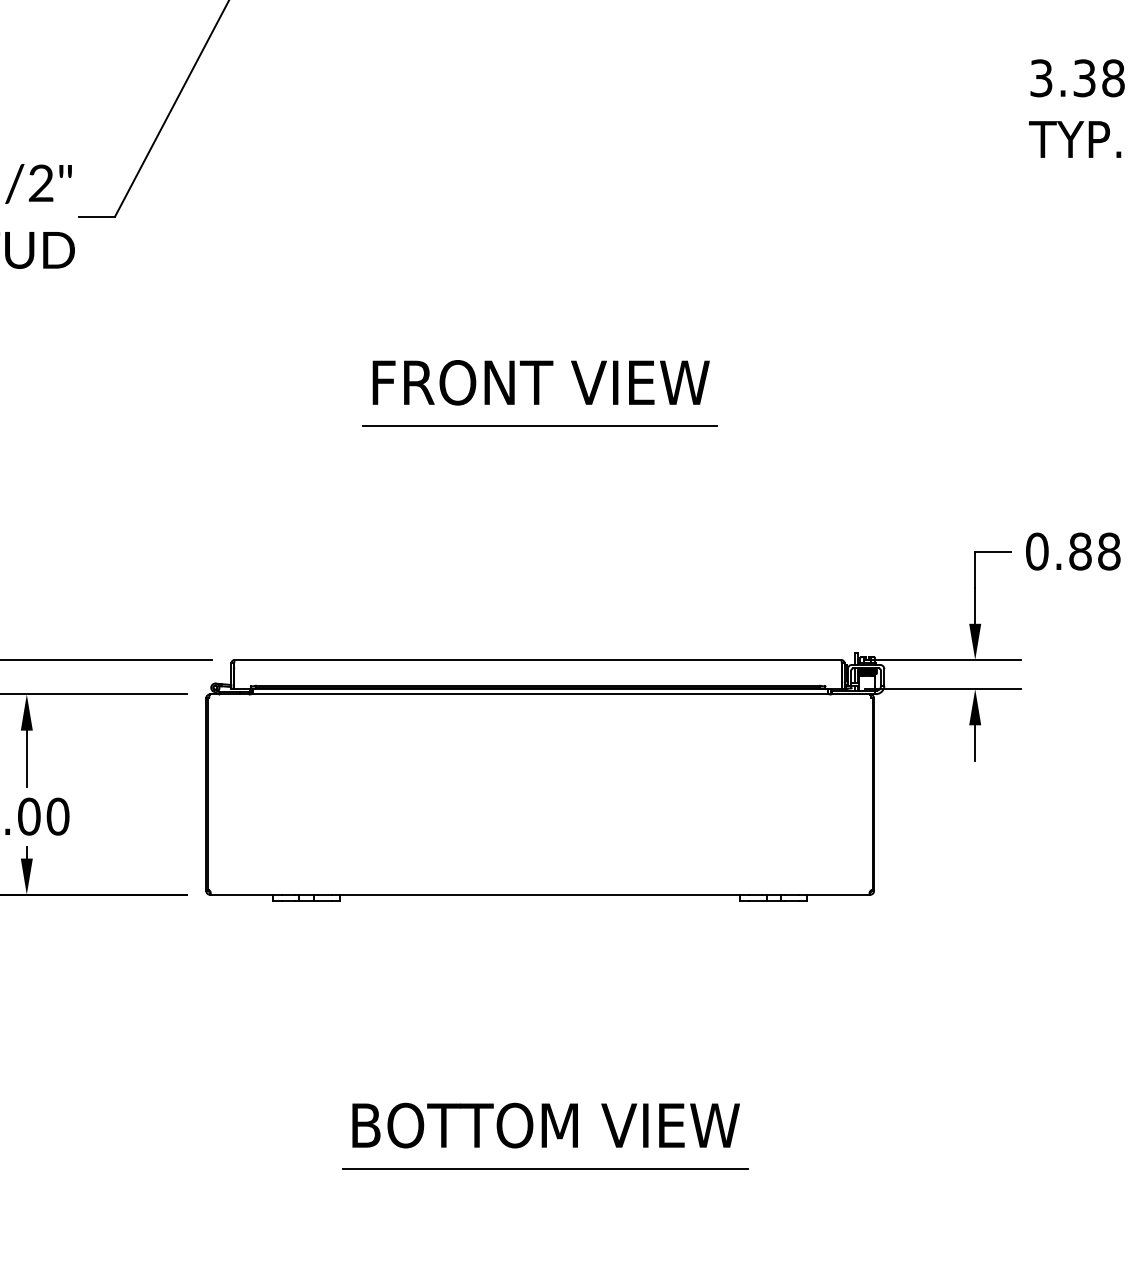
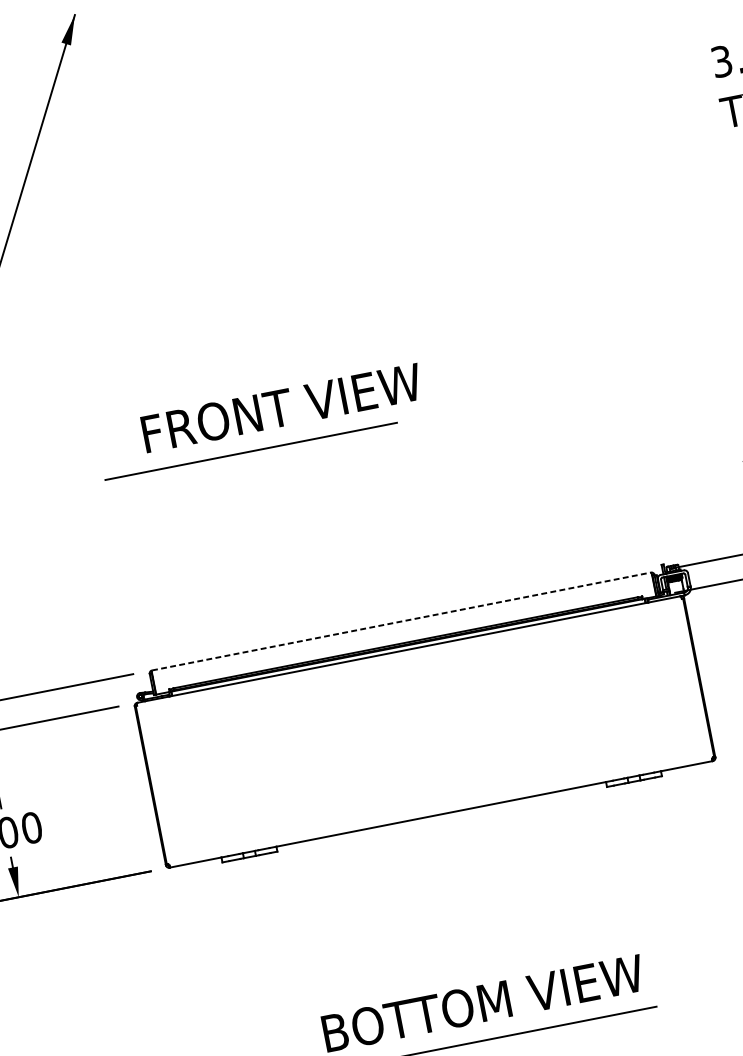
text: (540, 382) -> (281, 407), moved
line: (539, 425) -> (250, 450), moved
line: (538, 659) -> (401, 621), solid -> dashed

